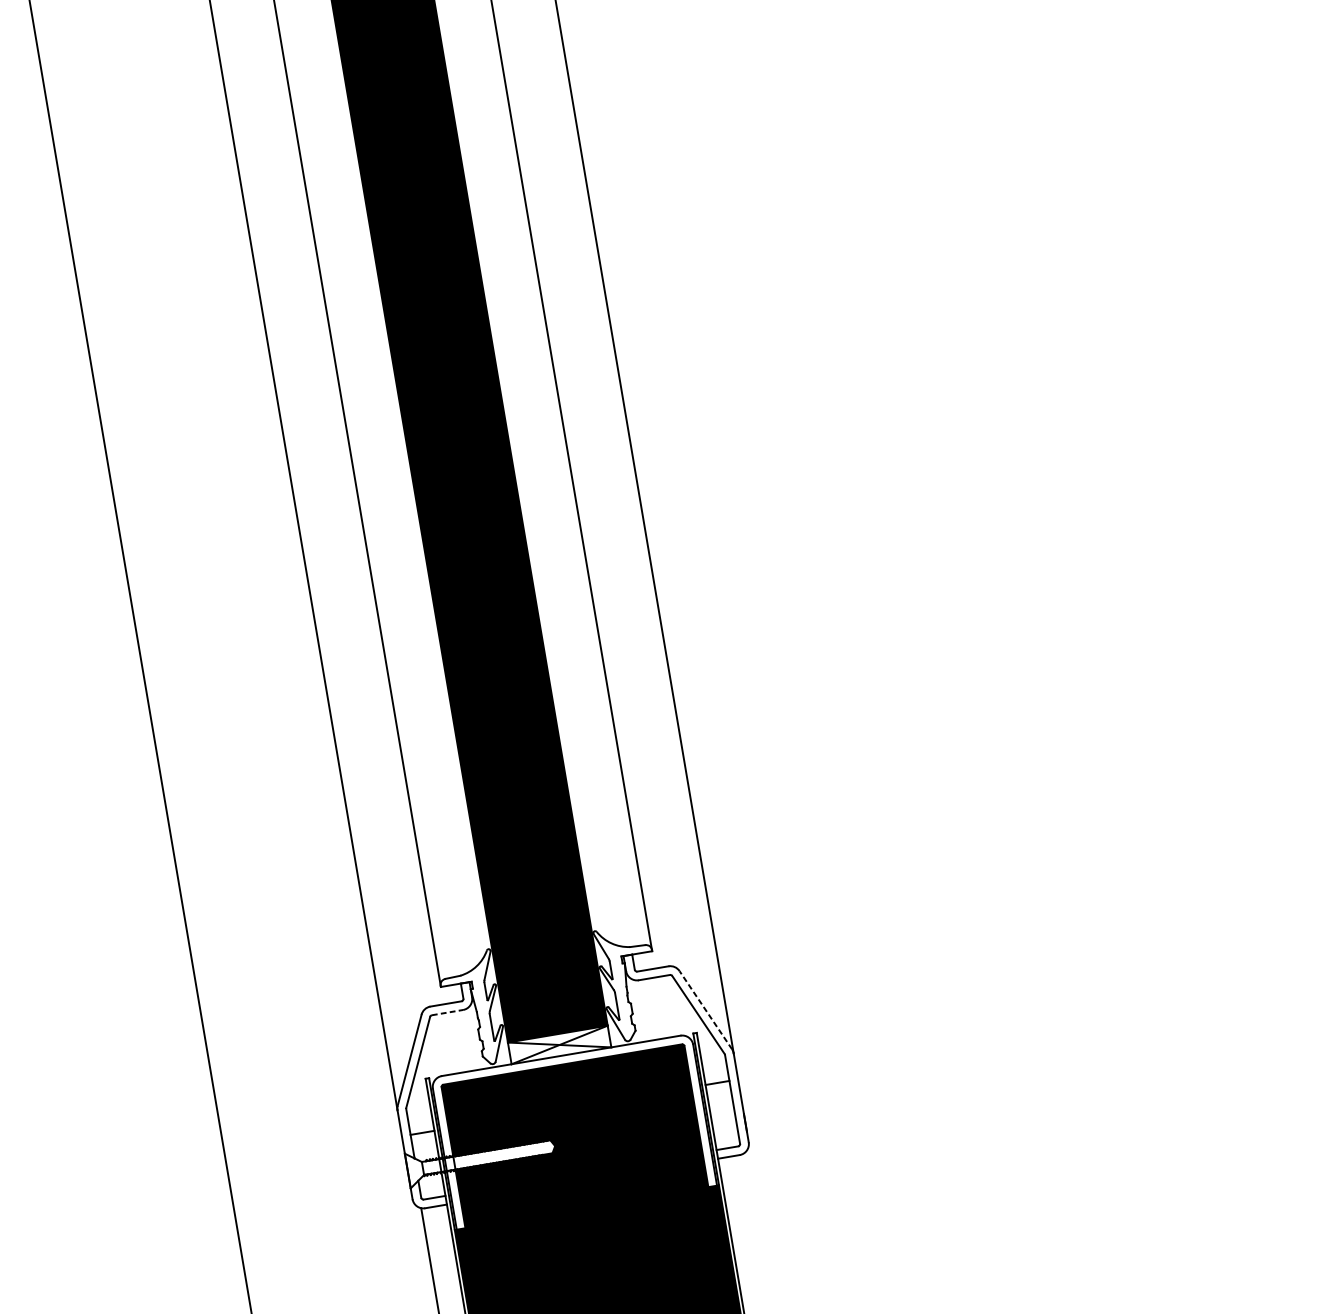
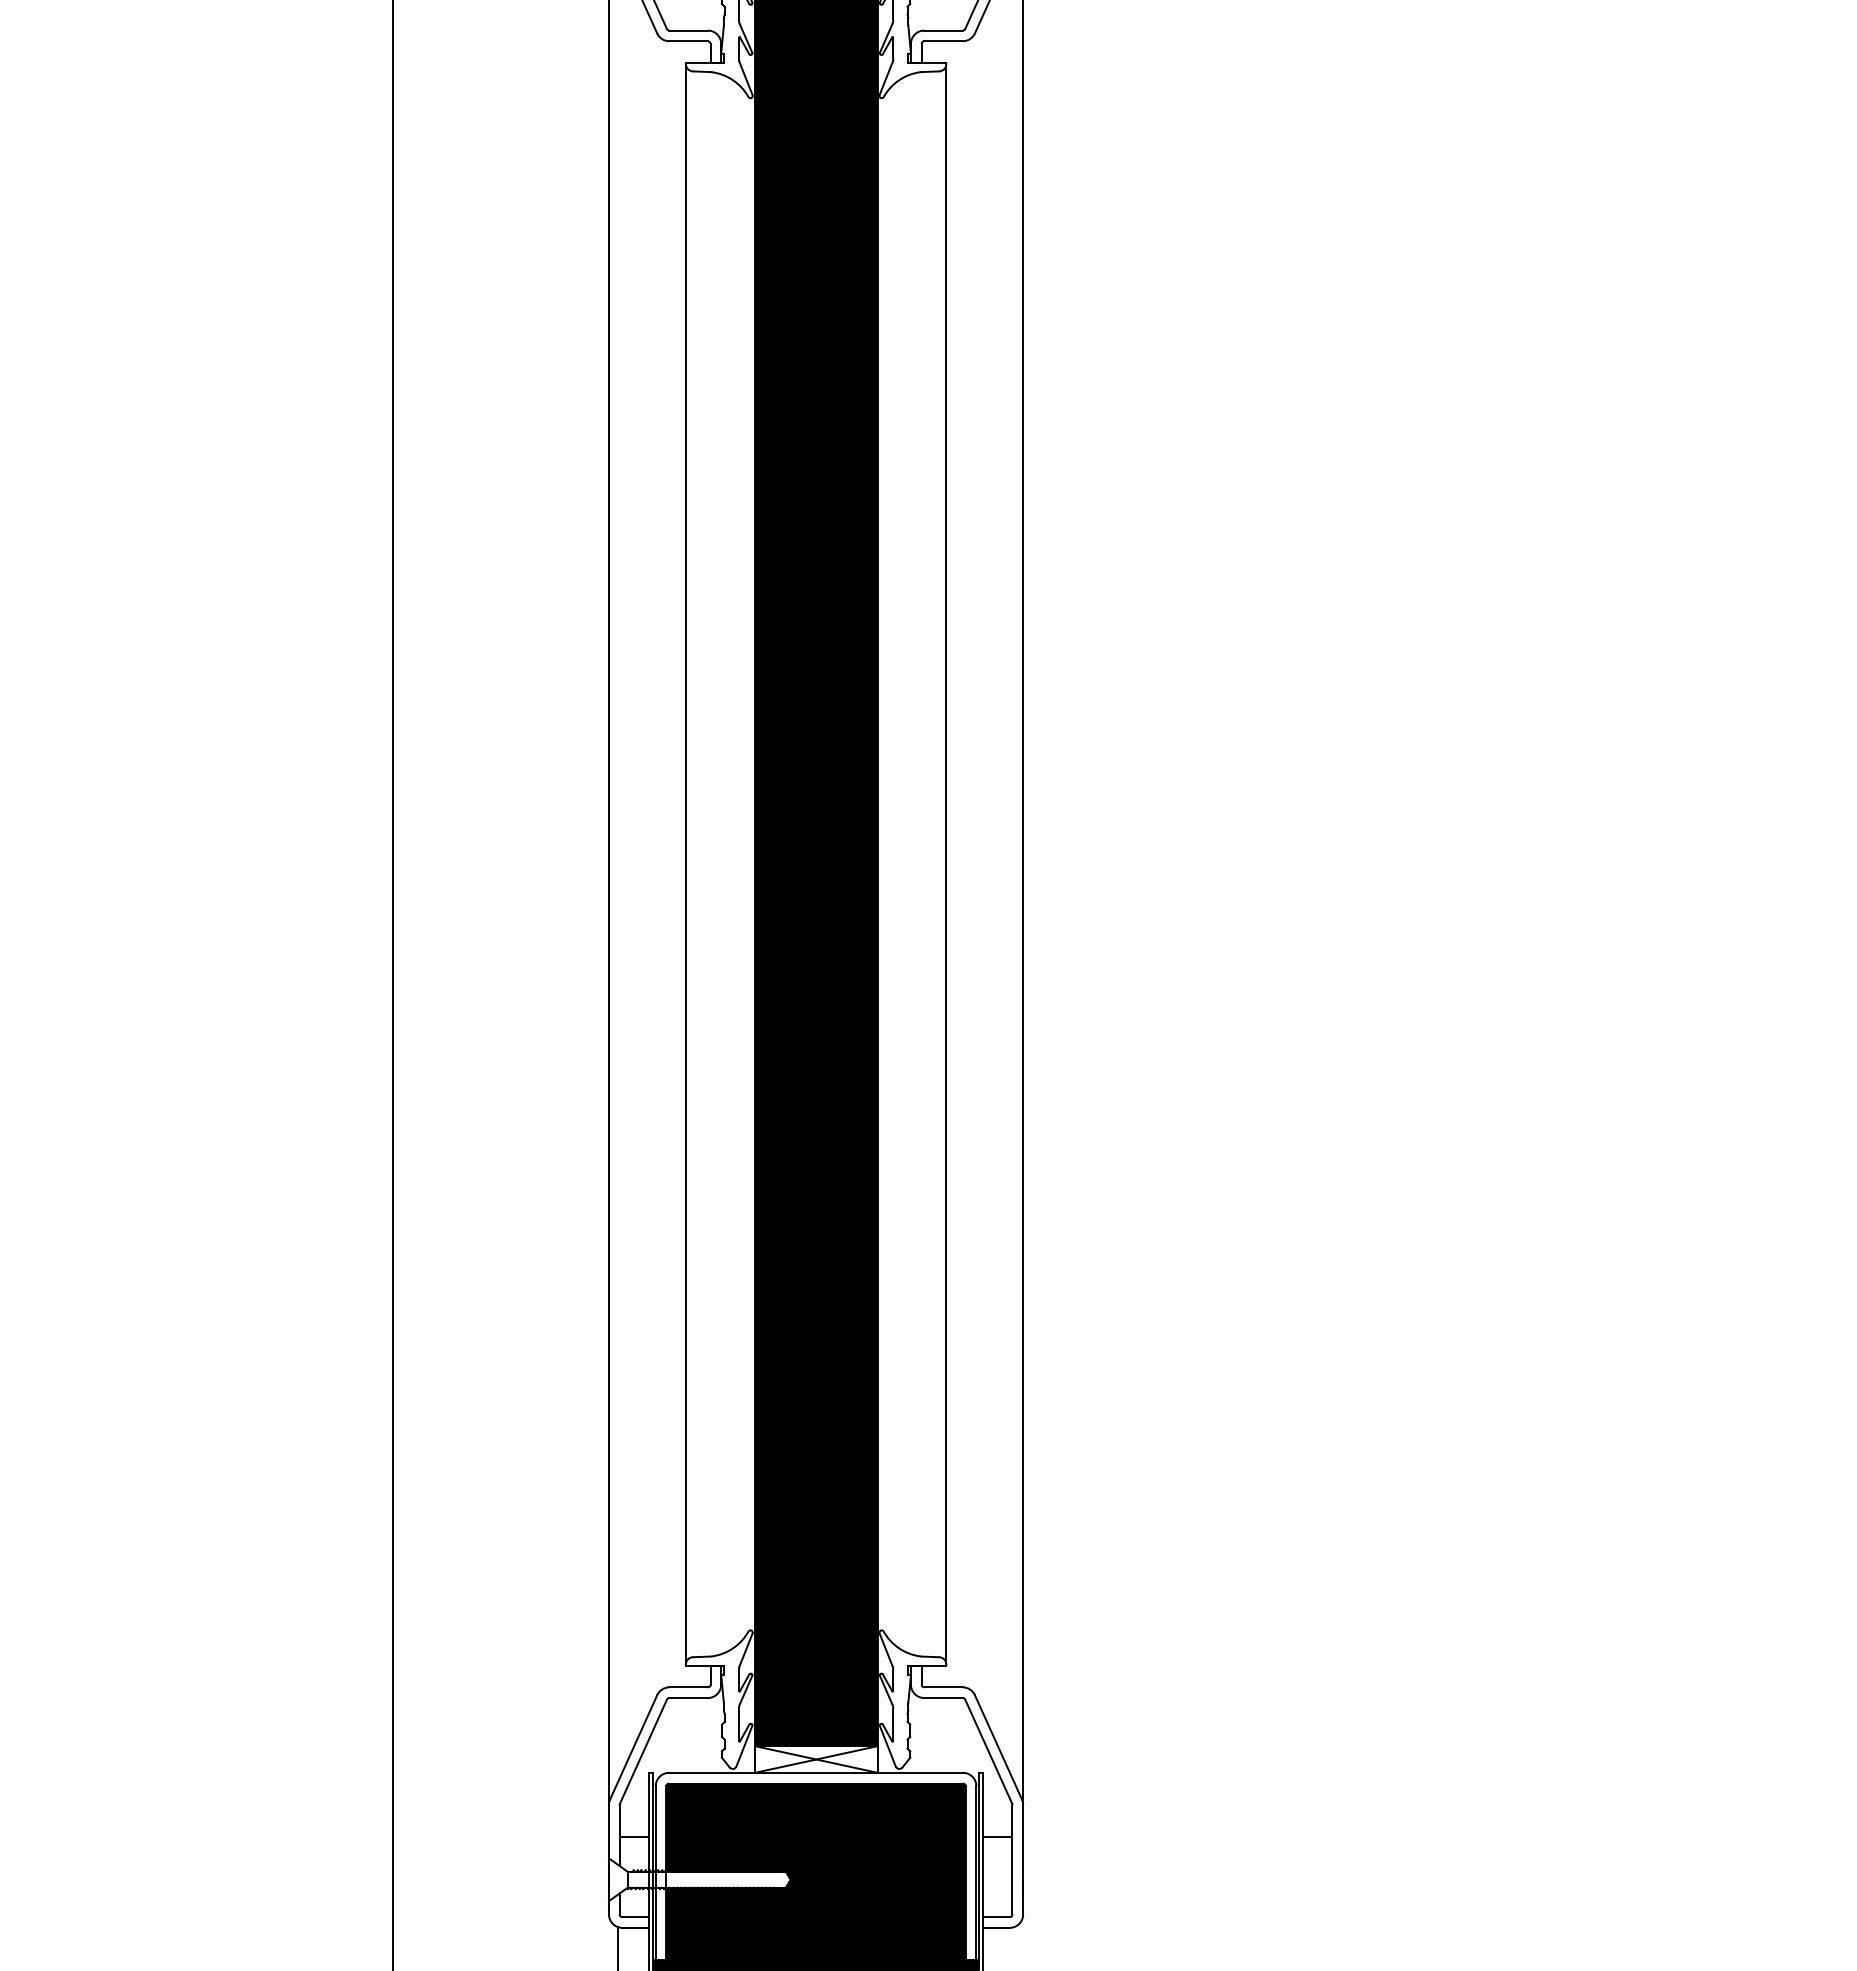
line: (705, 1010) -> (998, 1747), dashed -> solid
line: (448, 1012) -> (689, 1698), dashed -> solid

